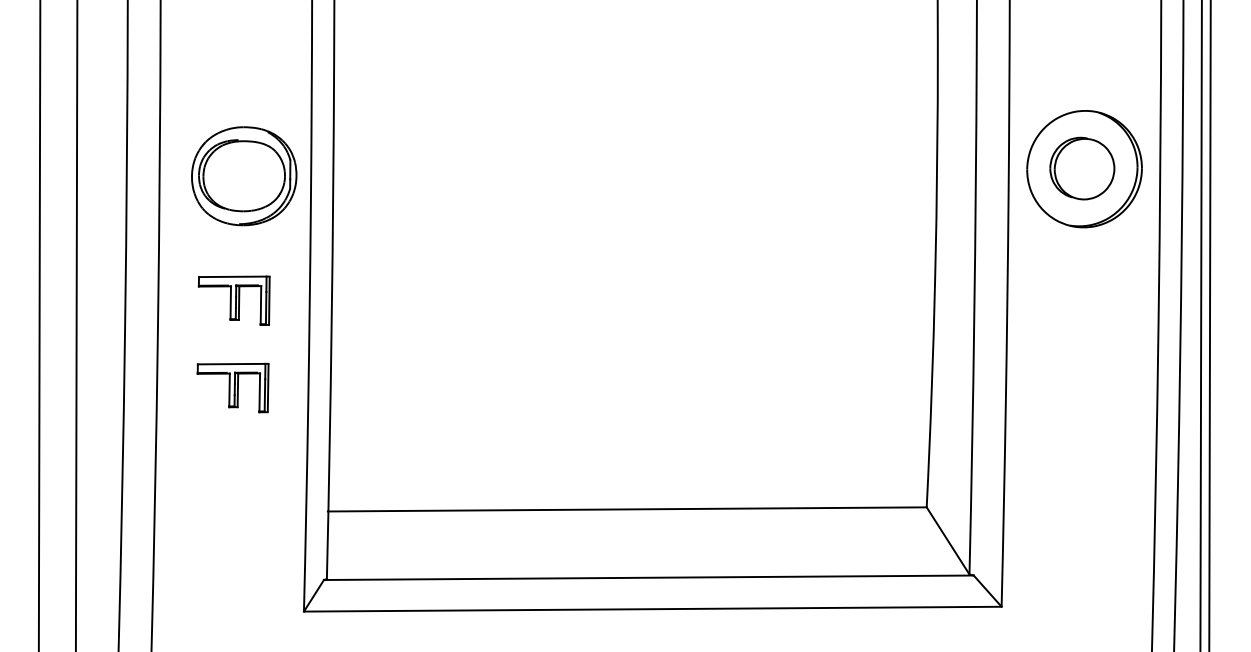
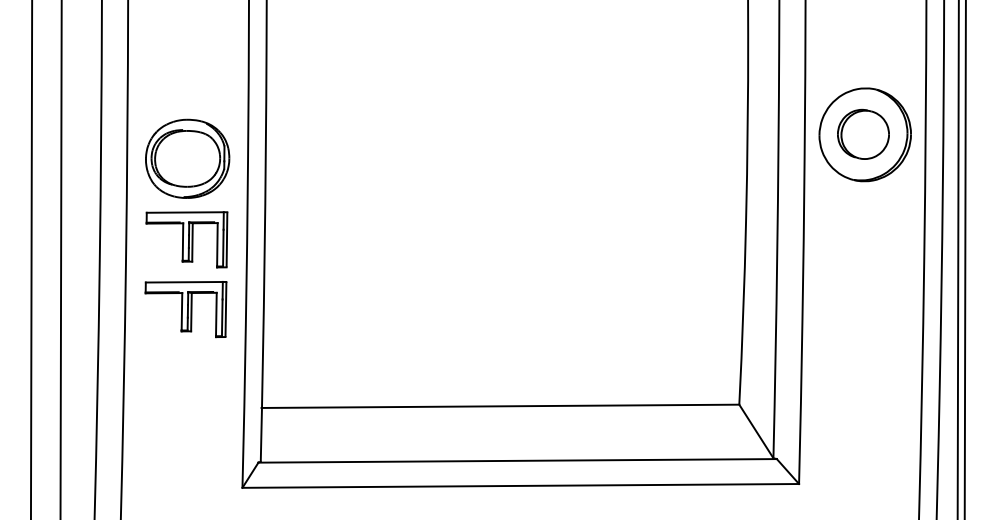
part: (244, 176) -> (187, 159), moved
part: (233, 300) -> (186, 239), size x1.43
part: (232, 387) -> (185, 309), size x1.43

